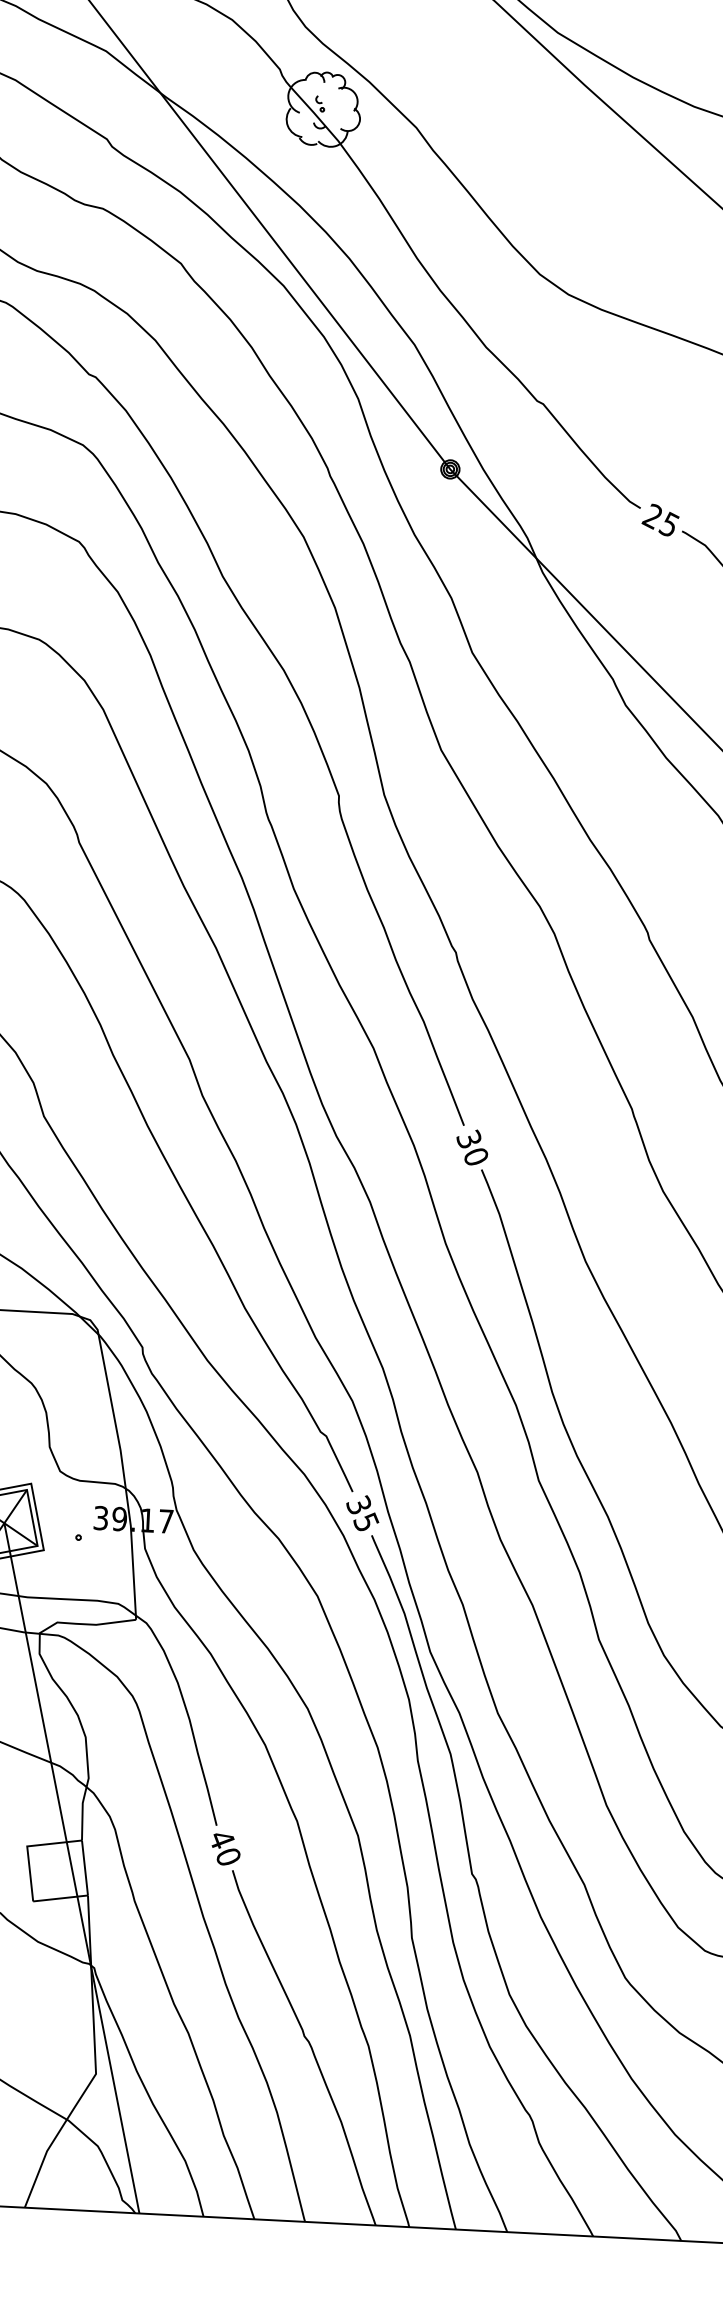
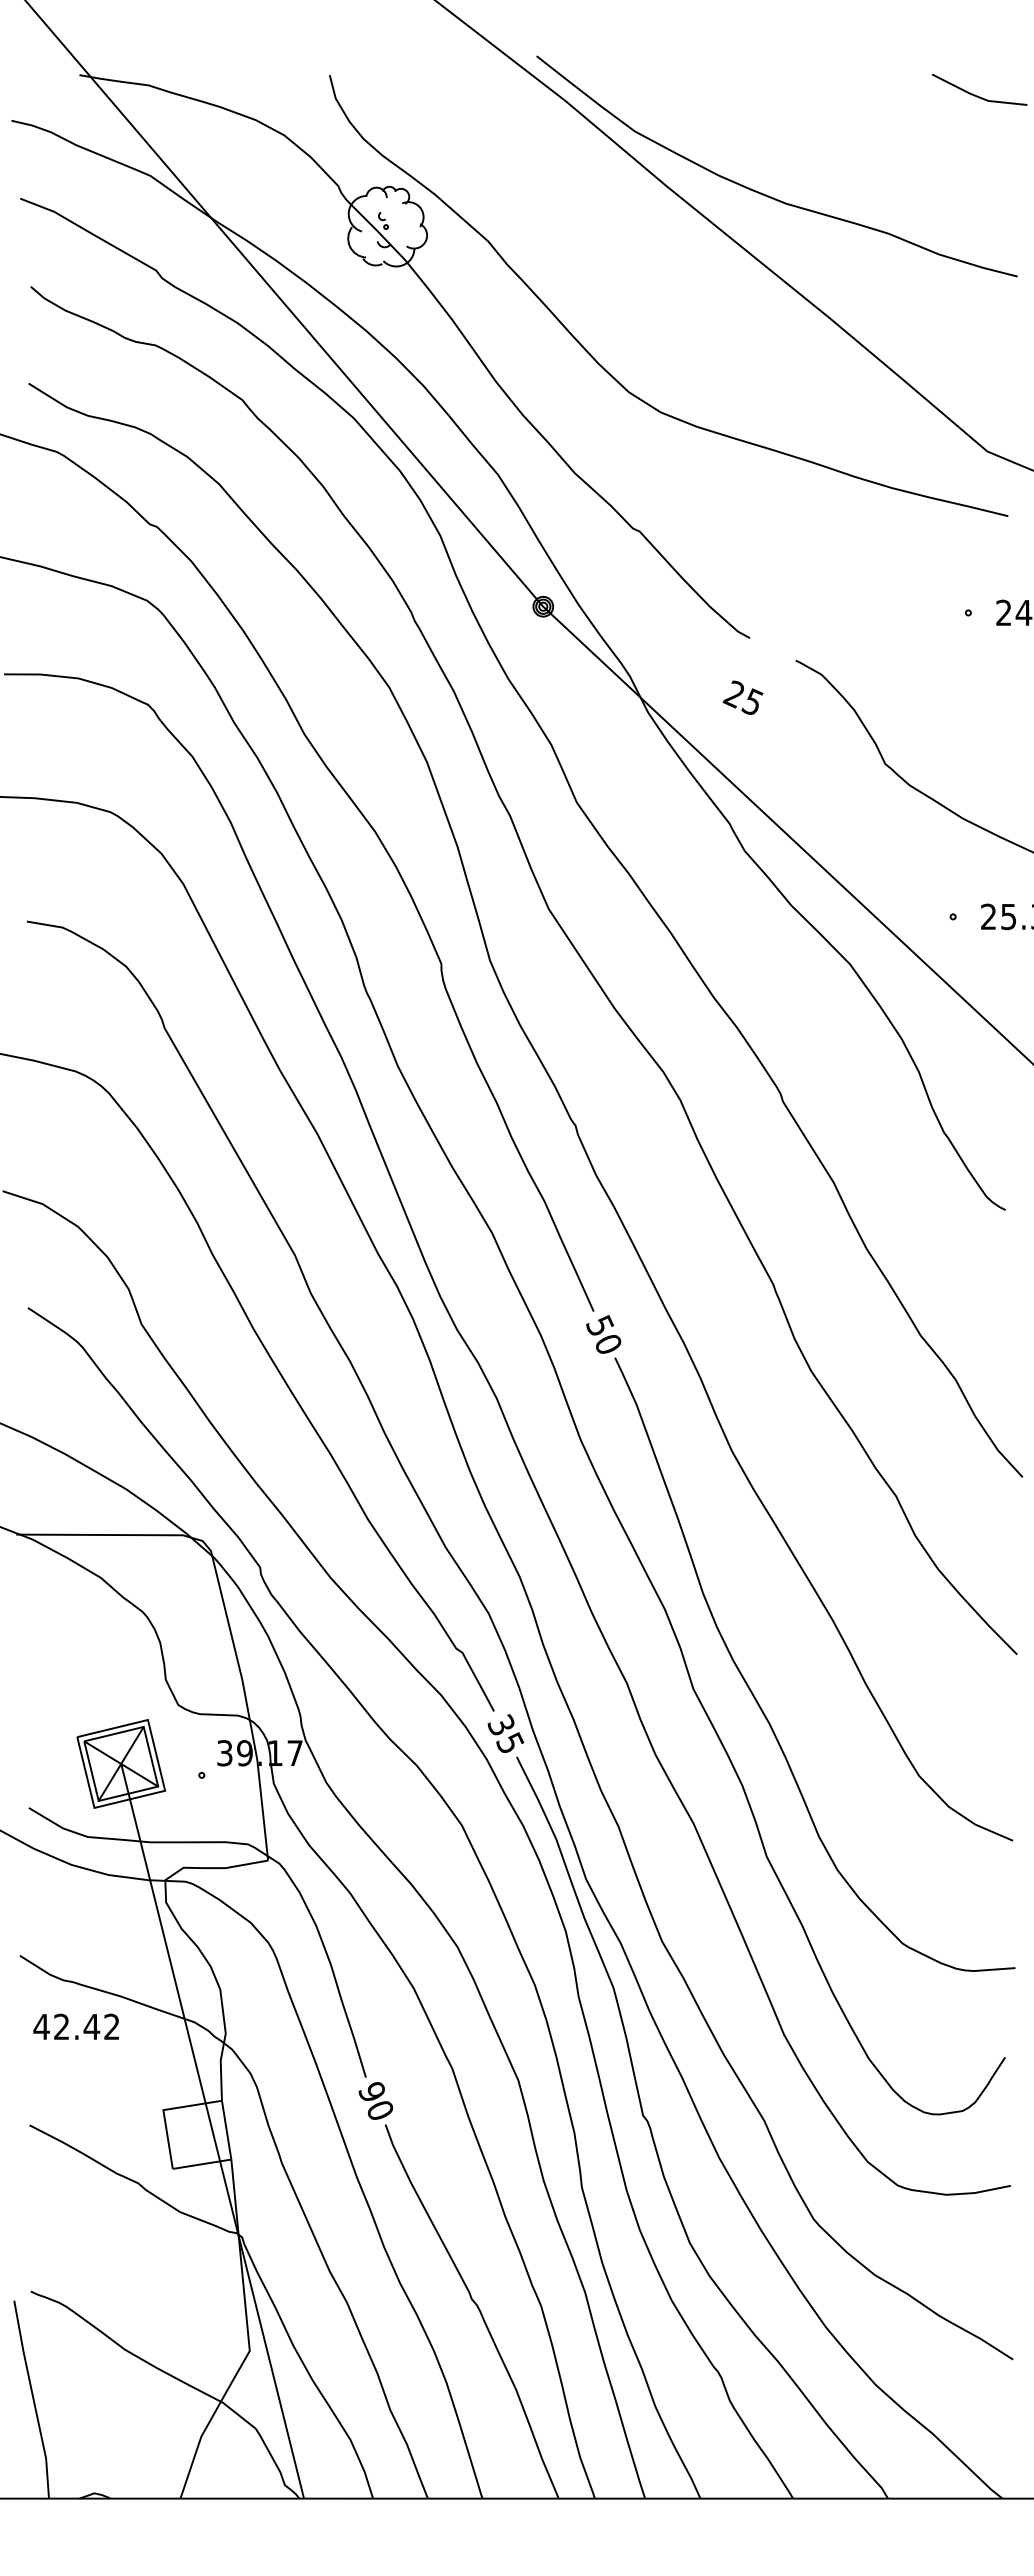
text: (660, 519) -> (742, 697), moved
text: (469, 1138) -> (600, 1325), 30 -> 50
text: (221, 1839) -> (371, 2092), 40 -> 90

